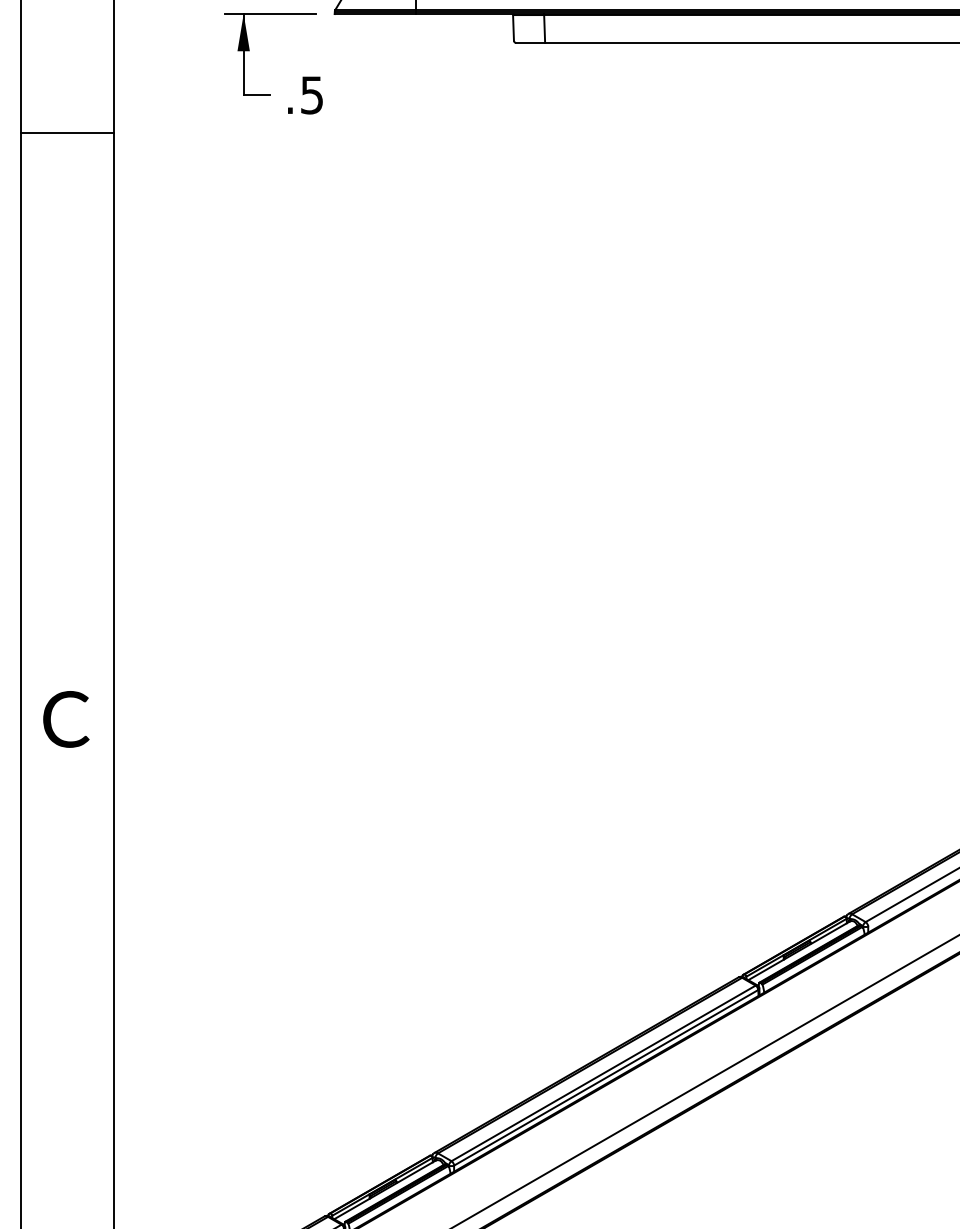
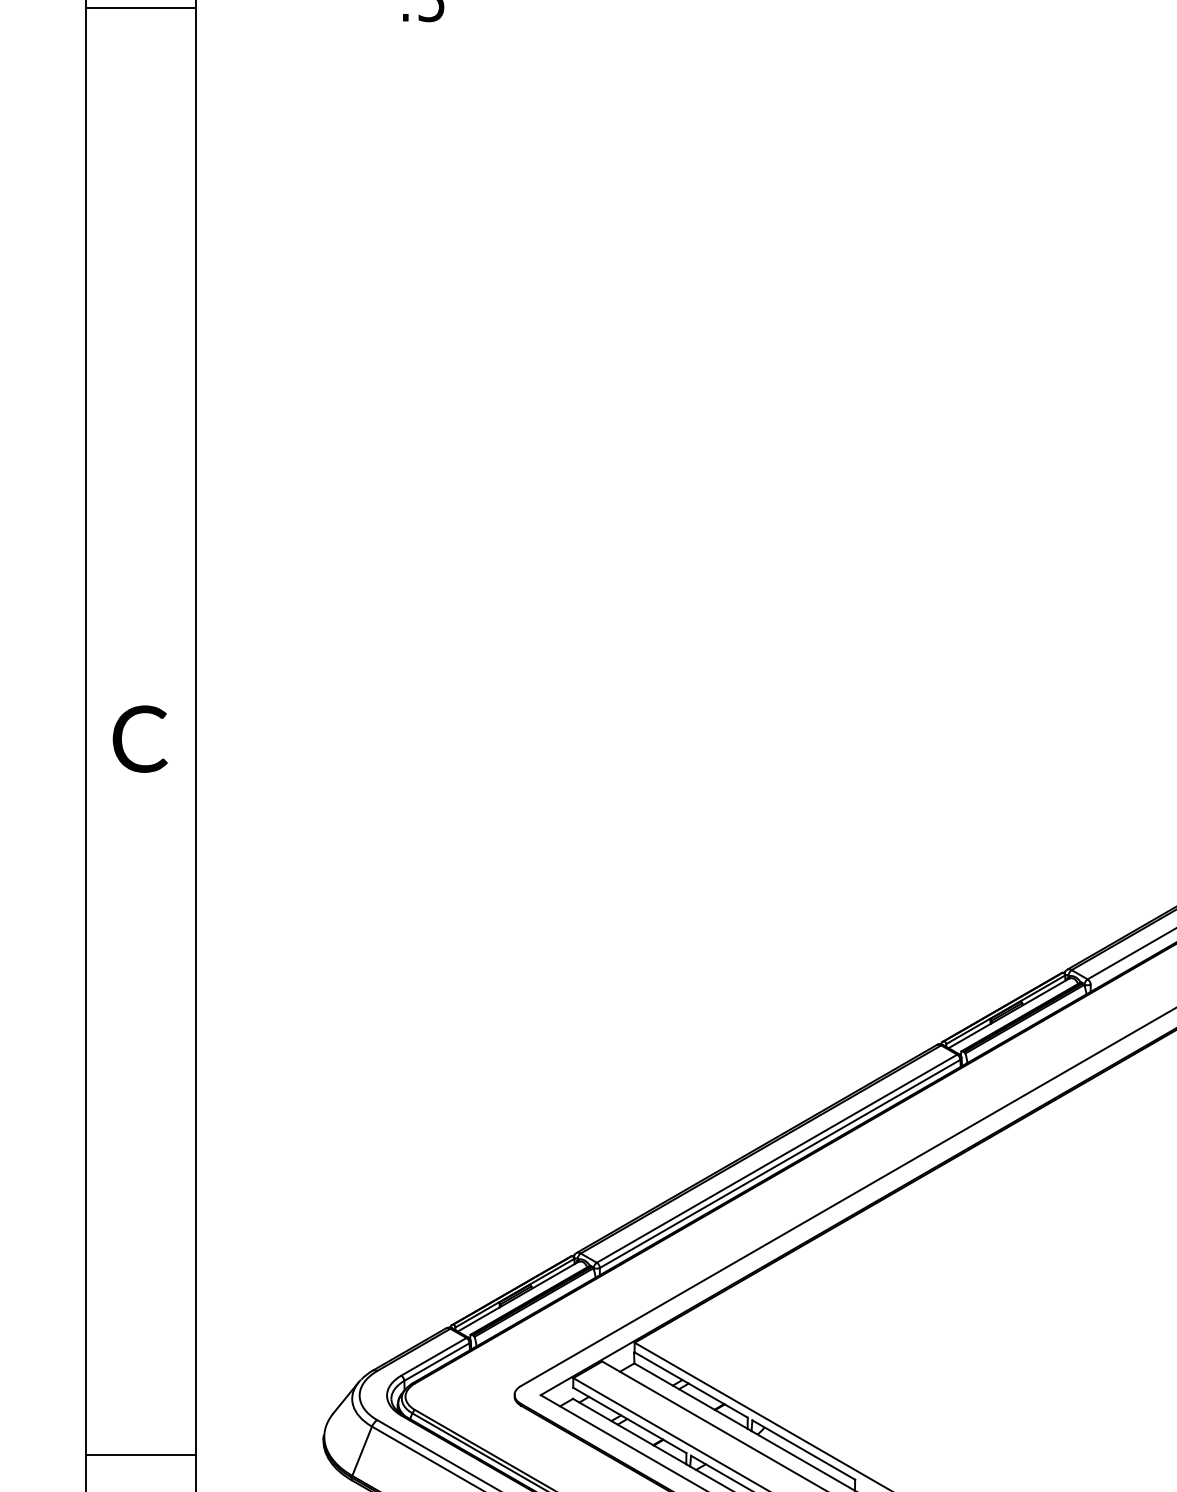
line: (67, 133) -> (141, 7), moved

